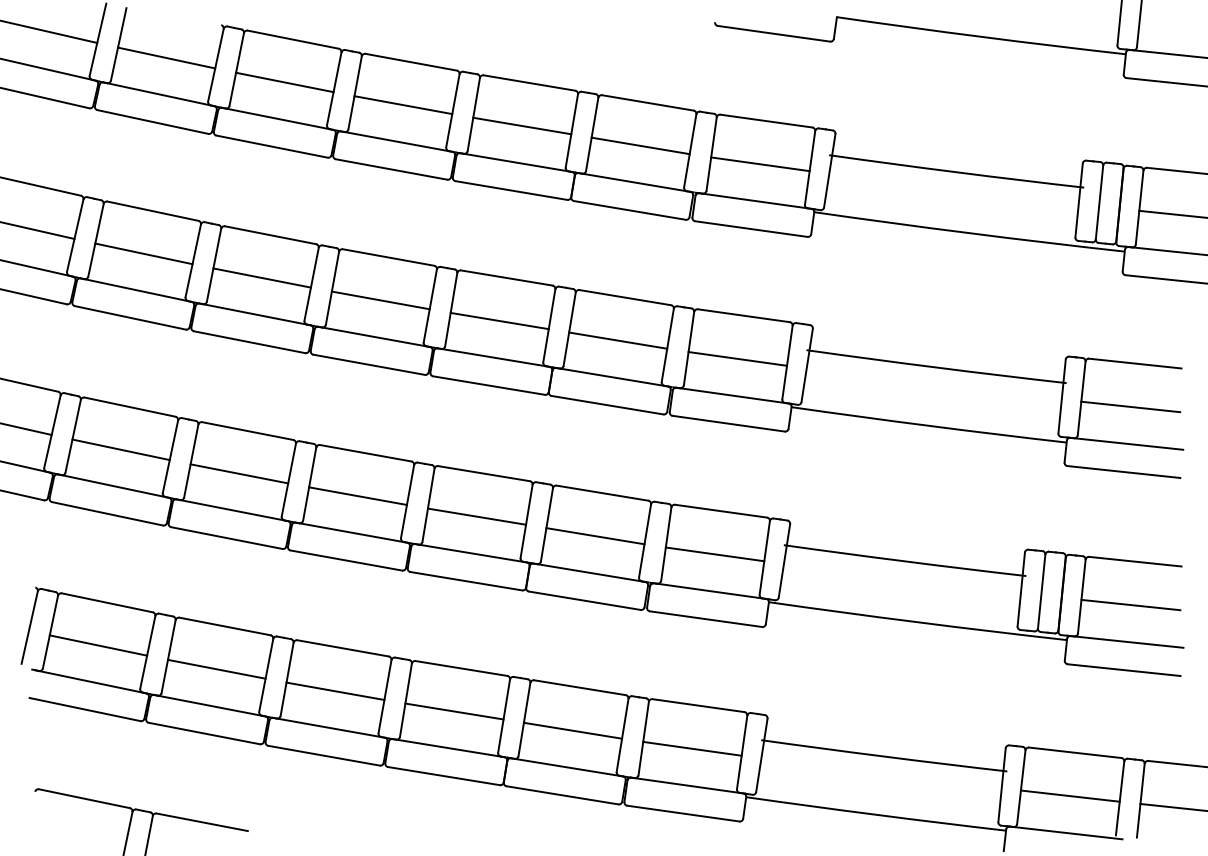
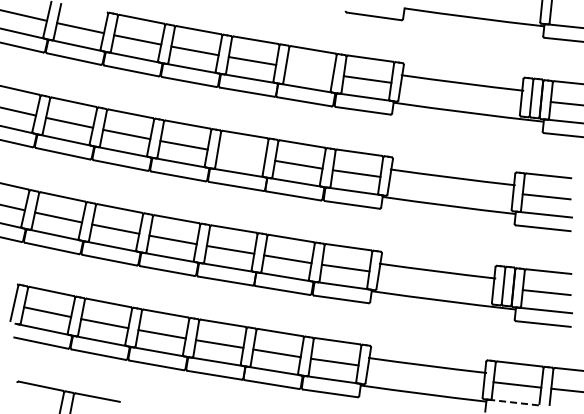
line: (640, 145) -> (309, 70), removed
line: (499, 321) -> (241, 155), removed
line: (1066, 832) -> (515, 402), solid -> dashed

